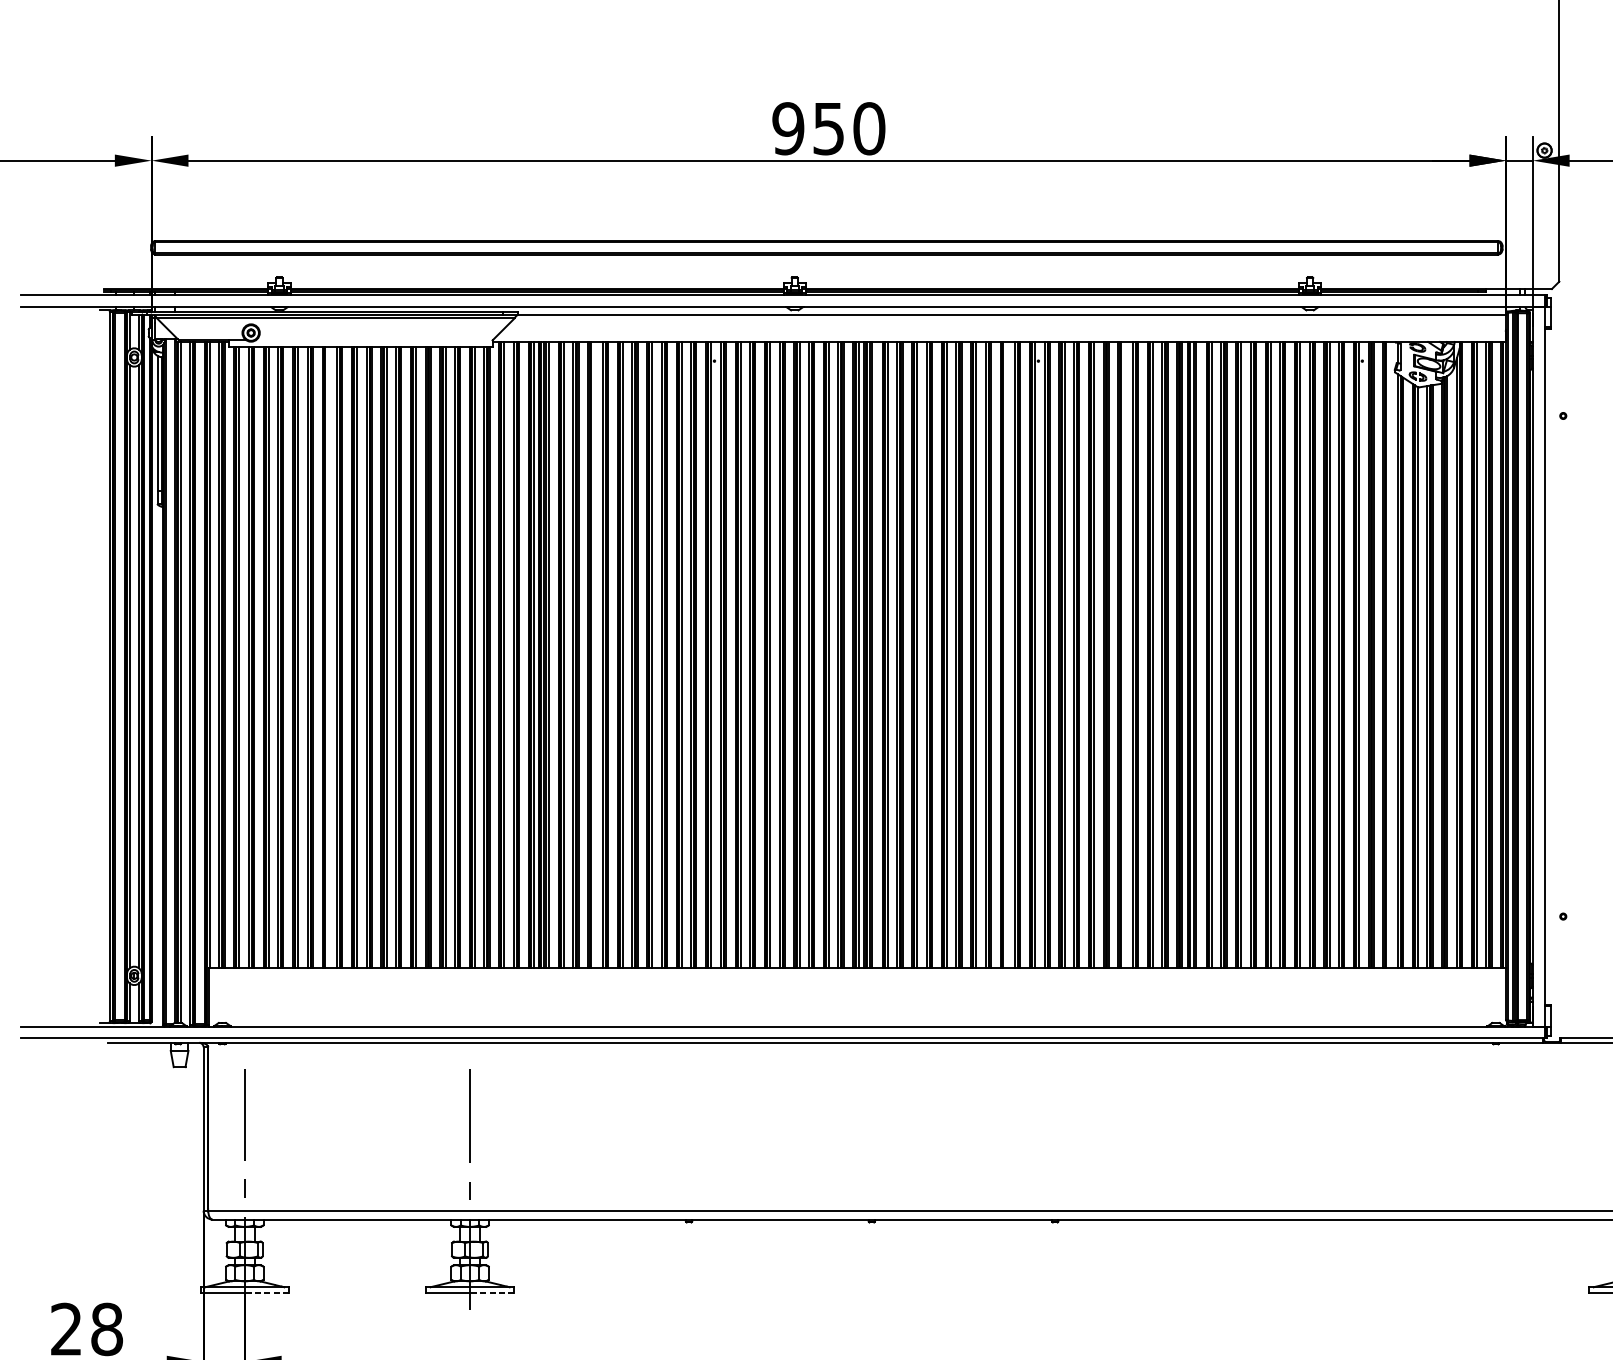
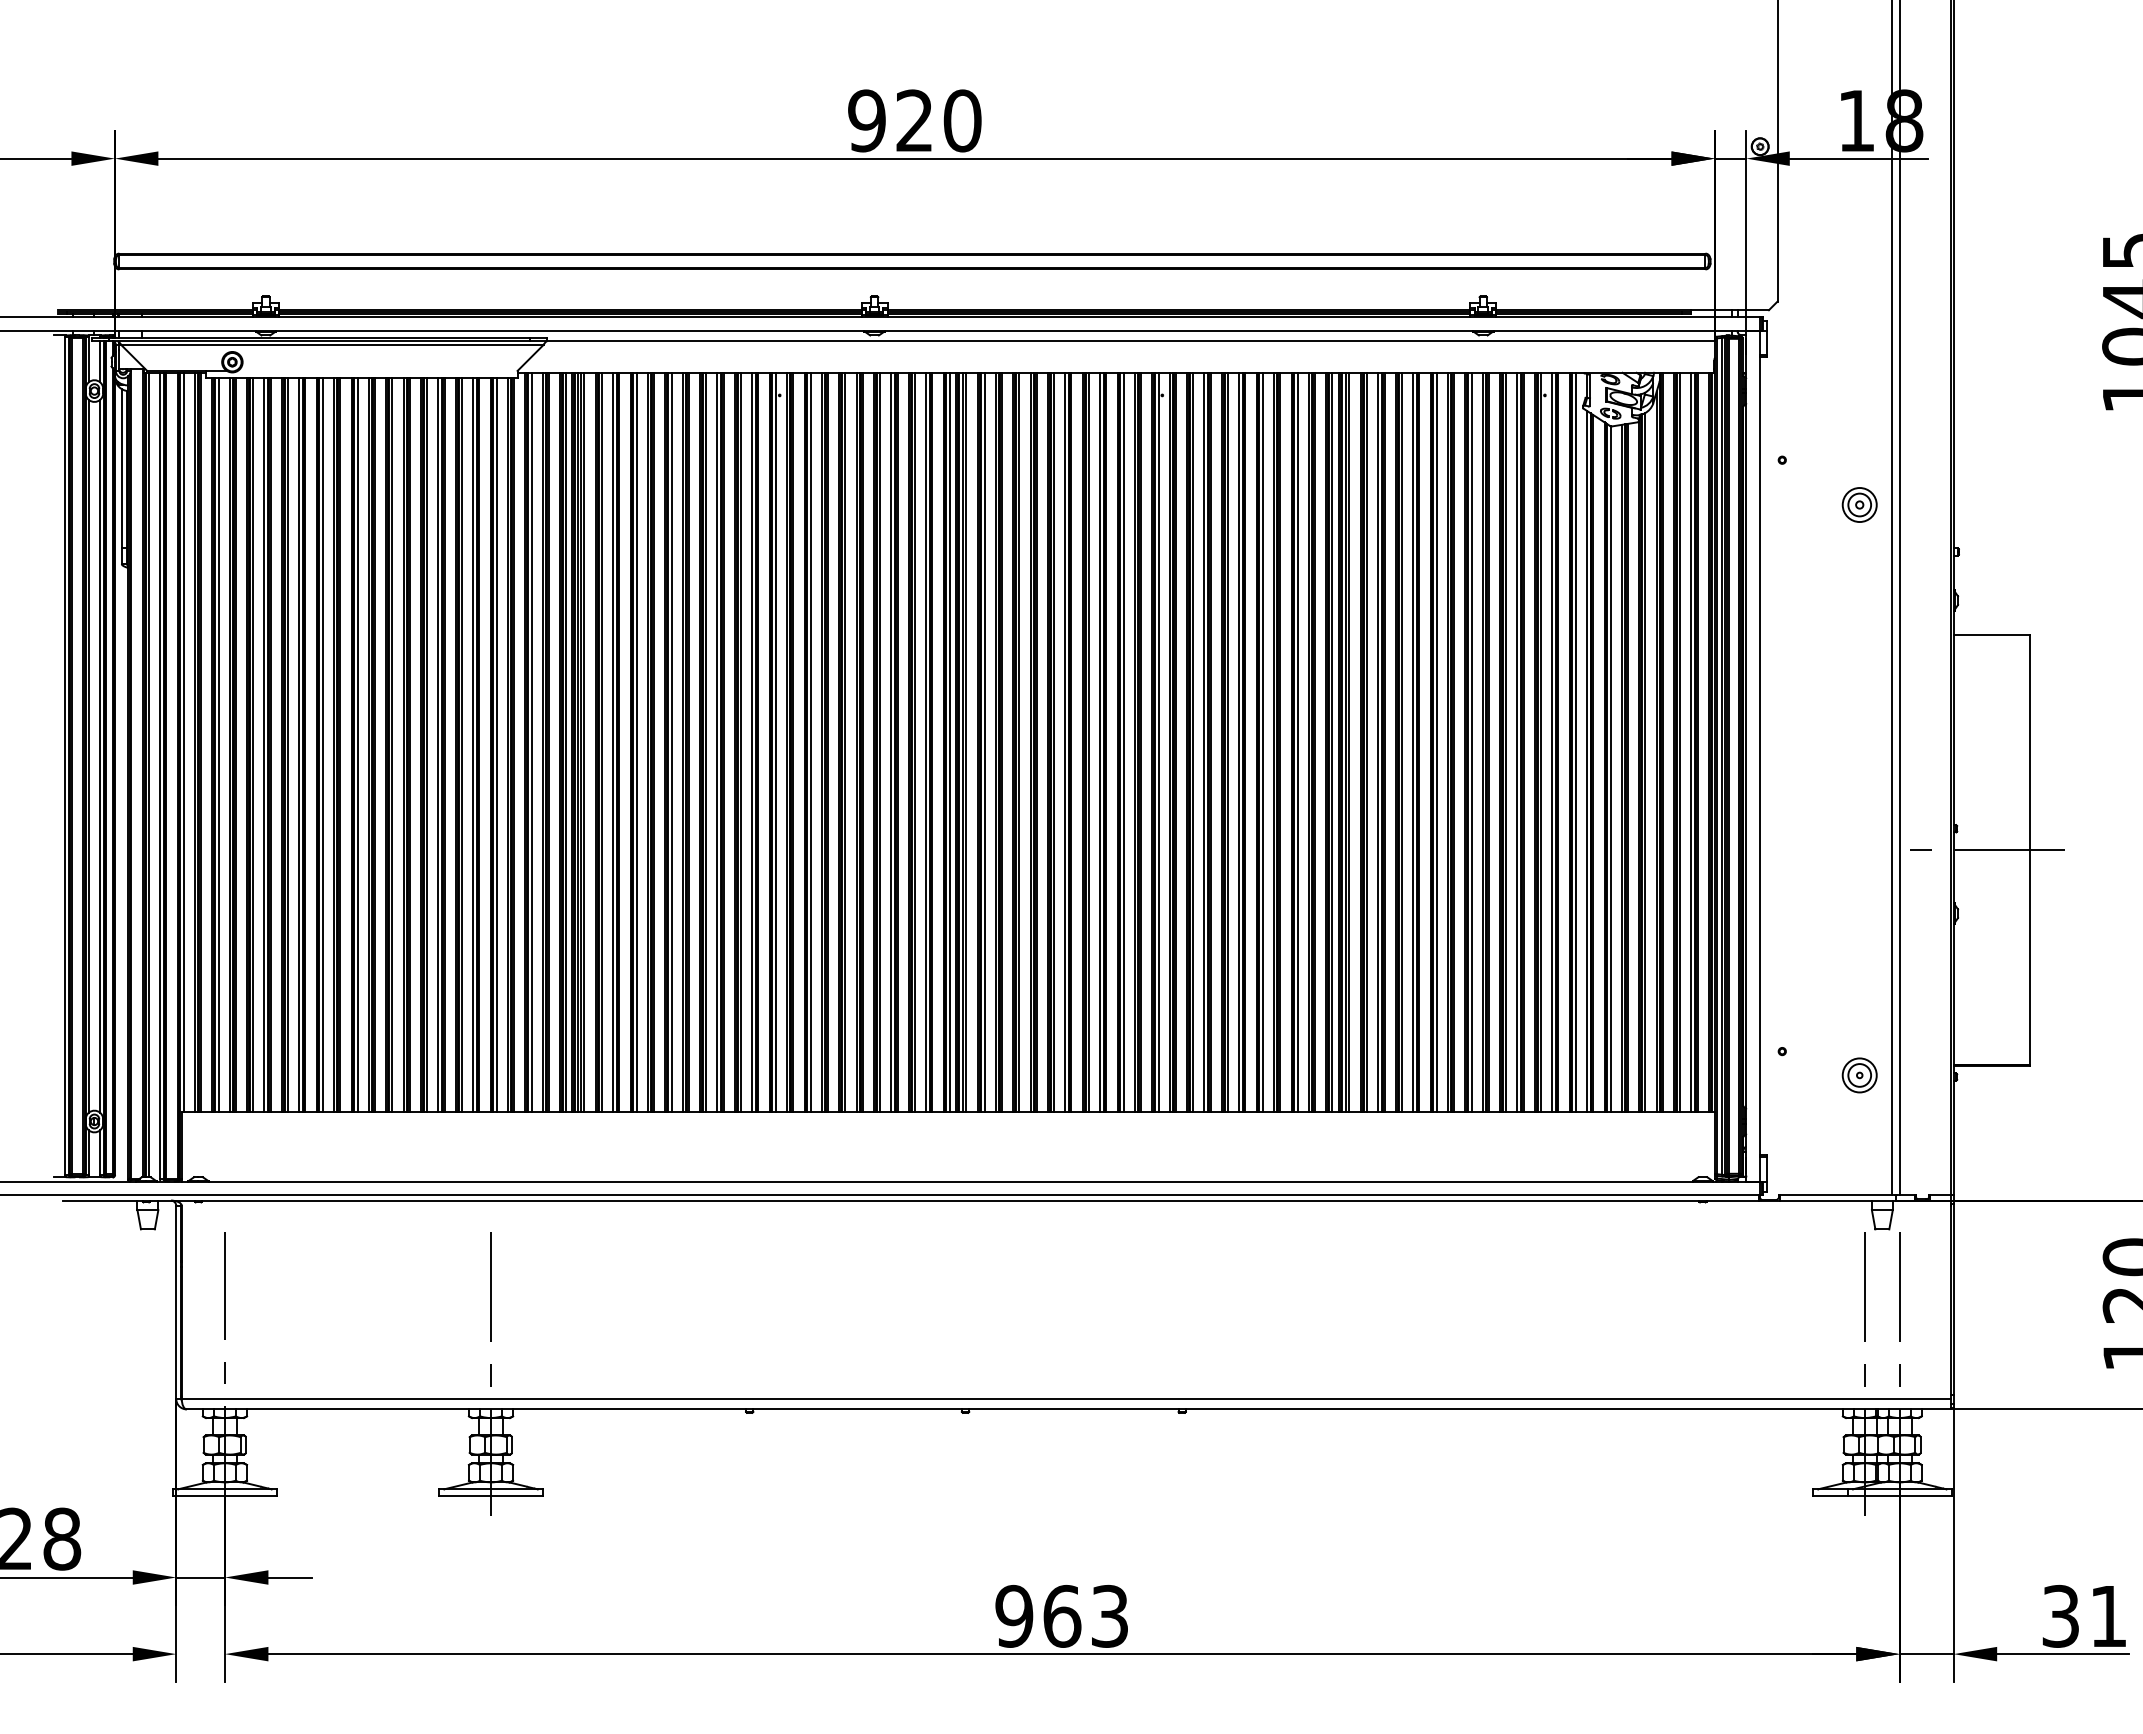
text: (828, 128) -> (914, 120), 950 -> 920
line: (593, 654) -> (636, 741), added
line: (1005, 654) -> (1123, 741), added
line: (1123, 654) -> (1262, 741), added
line: (1388, 654) -> (1575, 741), added
line: (327, 656) -> (322, 744), added
line: (266, 1293) -> (250, 1496), dashed -> solid
line: (491, 1293) -> (516, 1496), dashed -> solid

